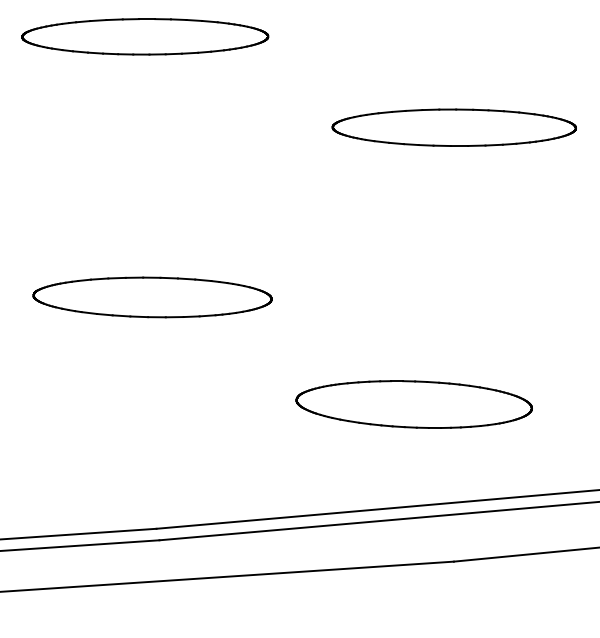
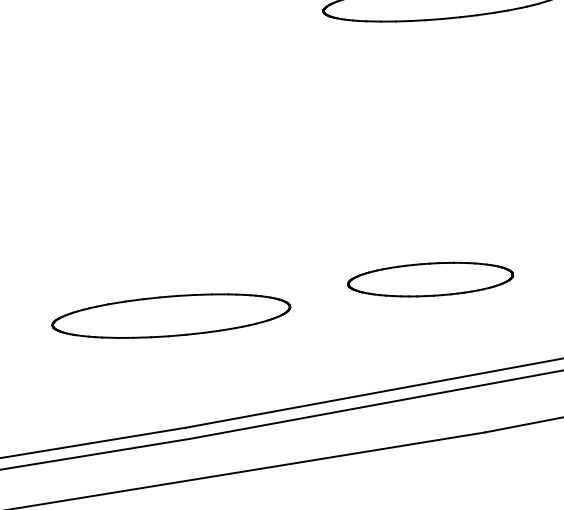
part: (152, 297) -> (171, 316), moved
part: (413, 404) -> (430, 279), size x0.7

